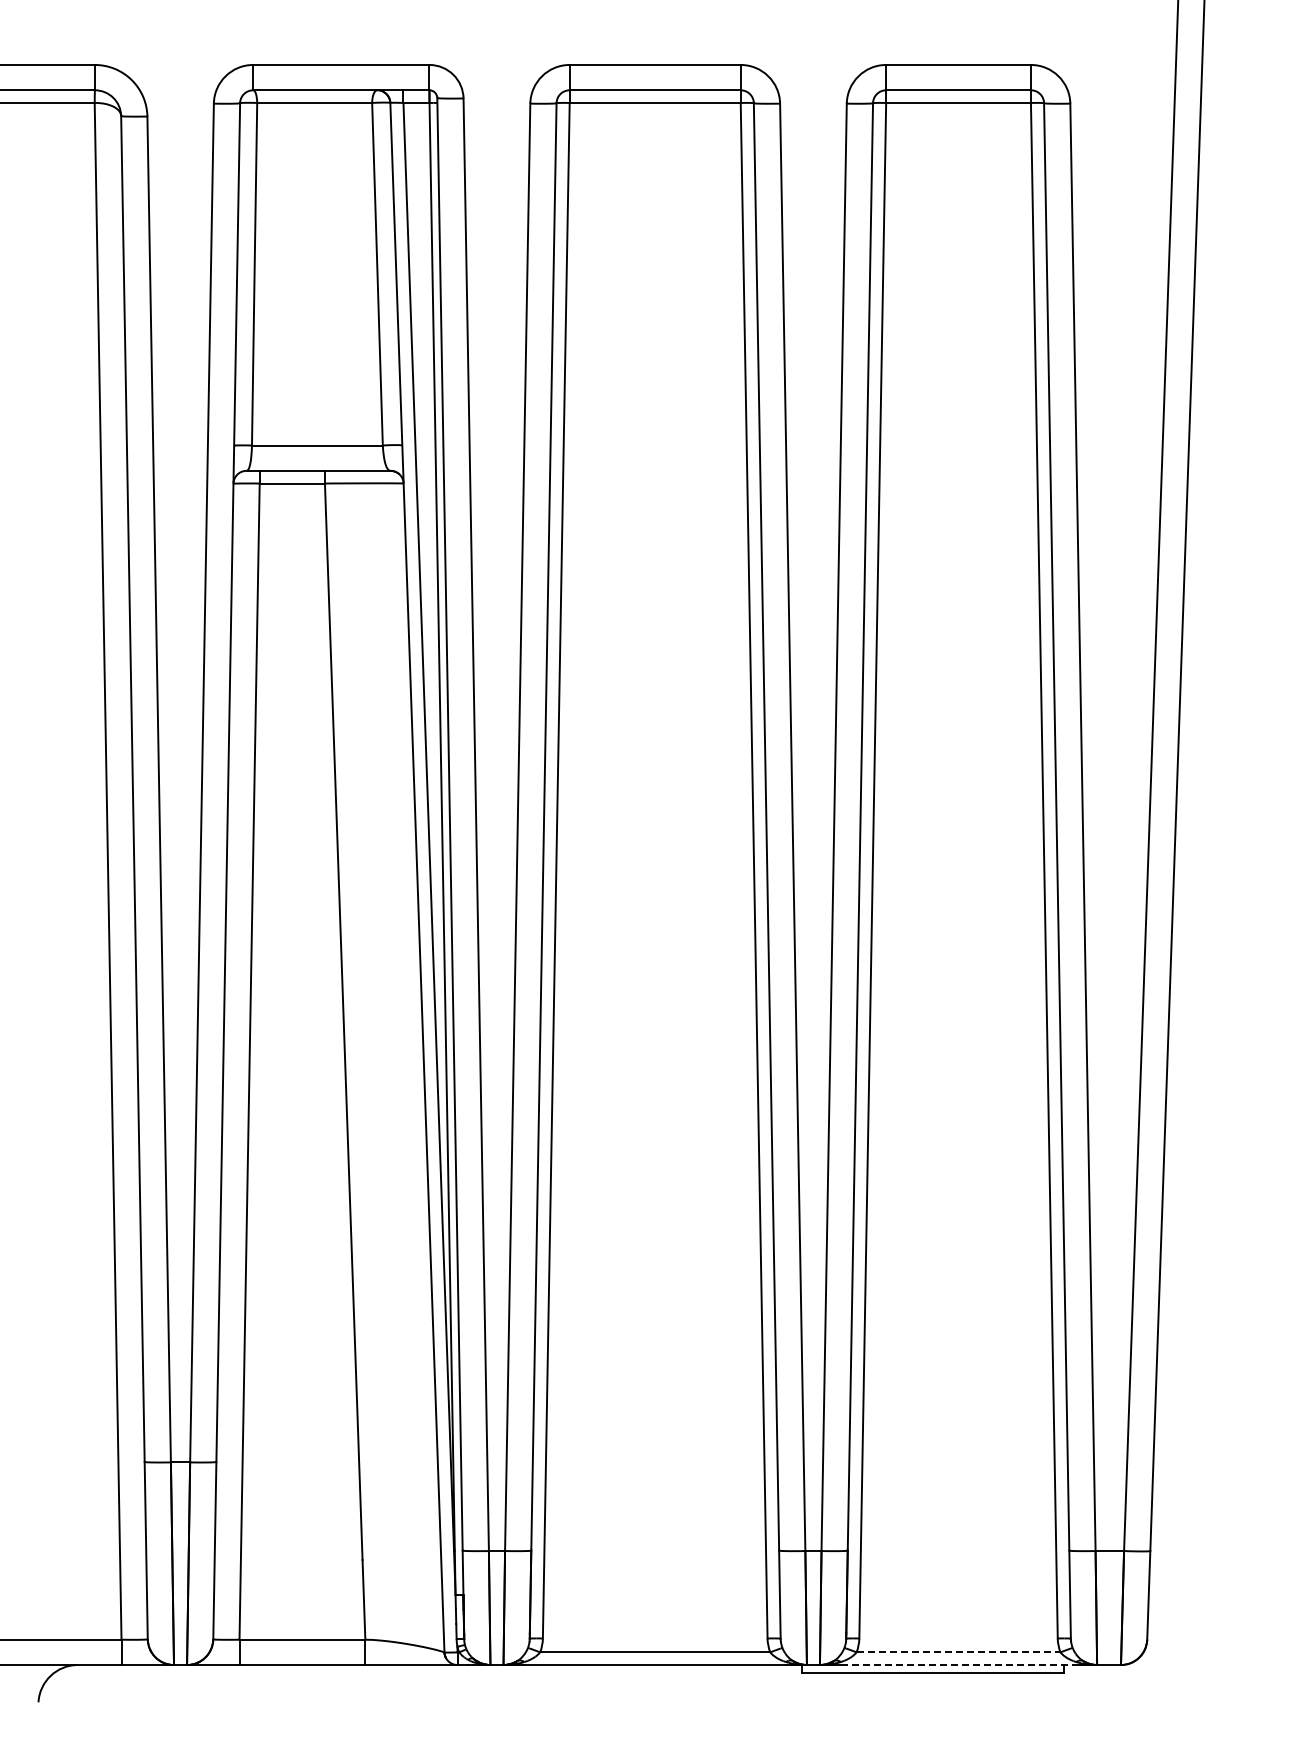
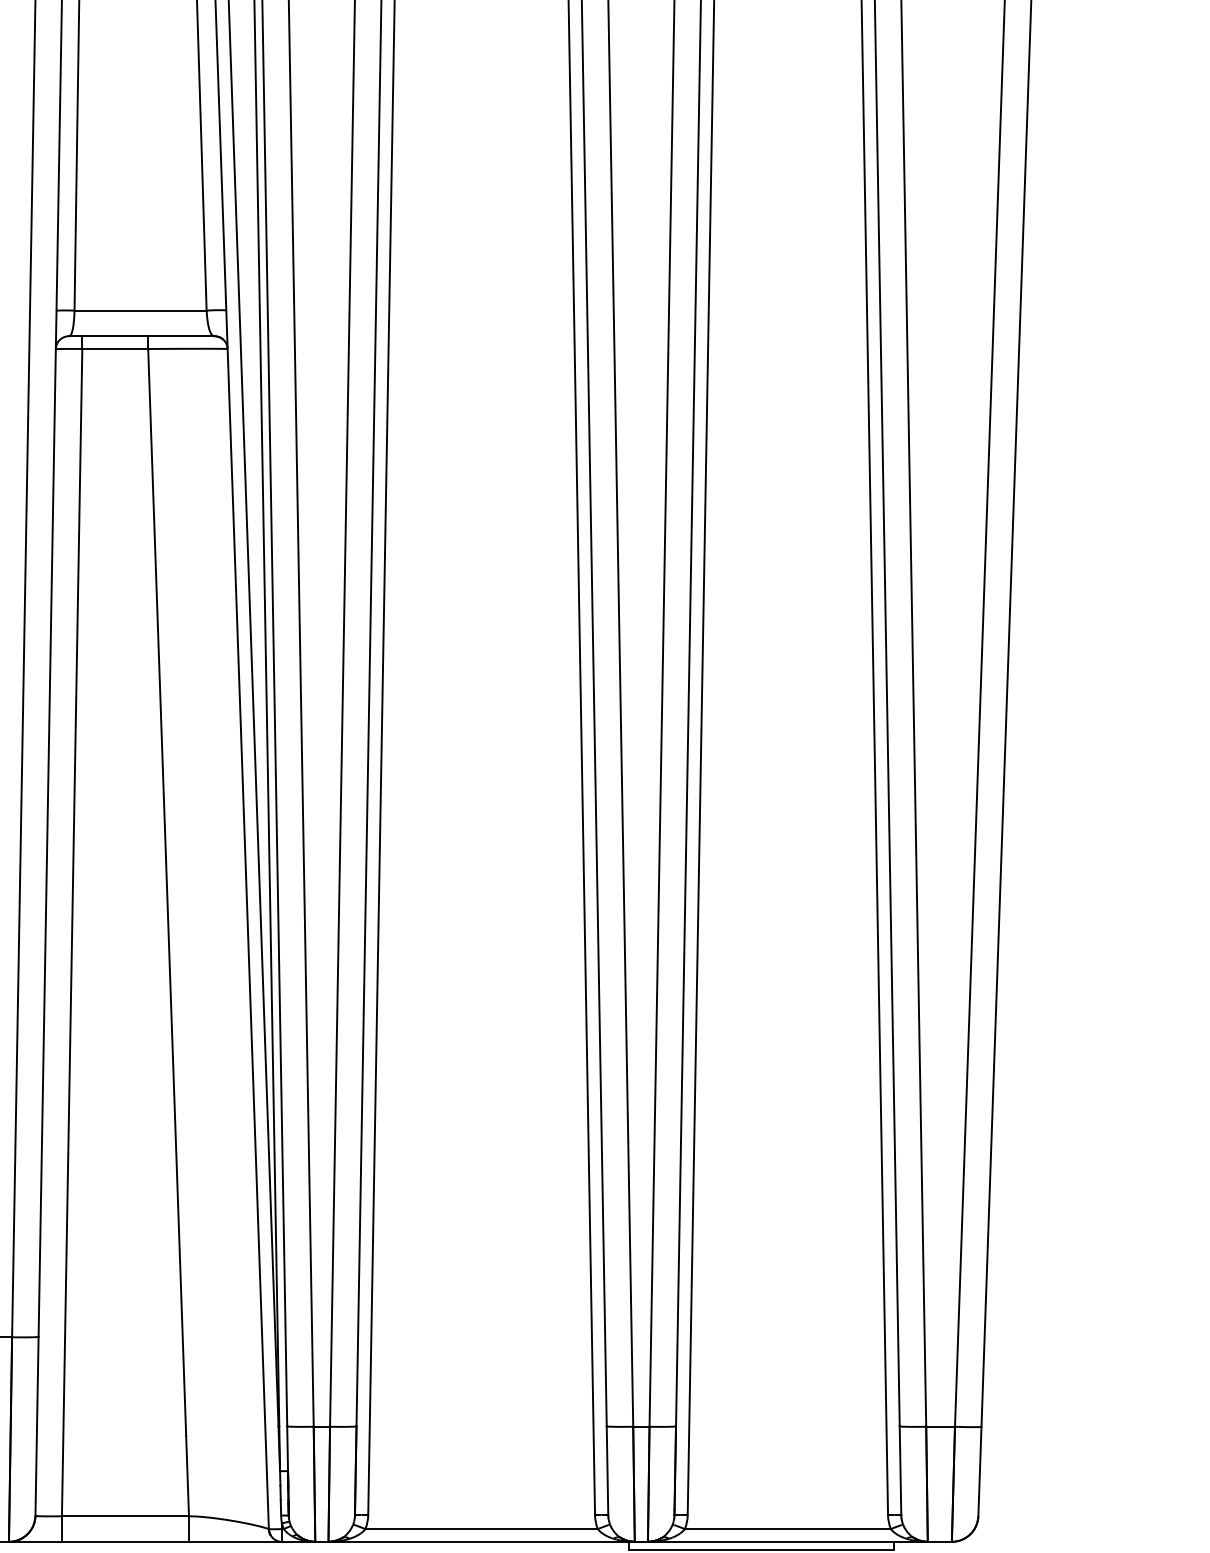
line: (958, 1652) -> (787, 1529), dashed -> solid
line: (958, 1665) -> (787, 1542), dashed -> solid

